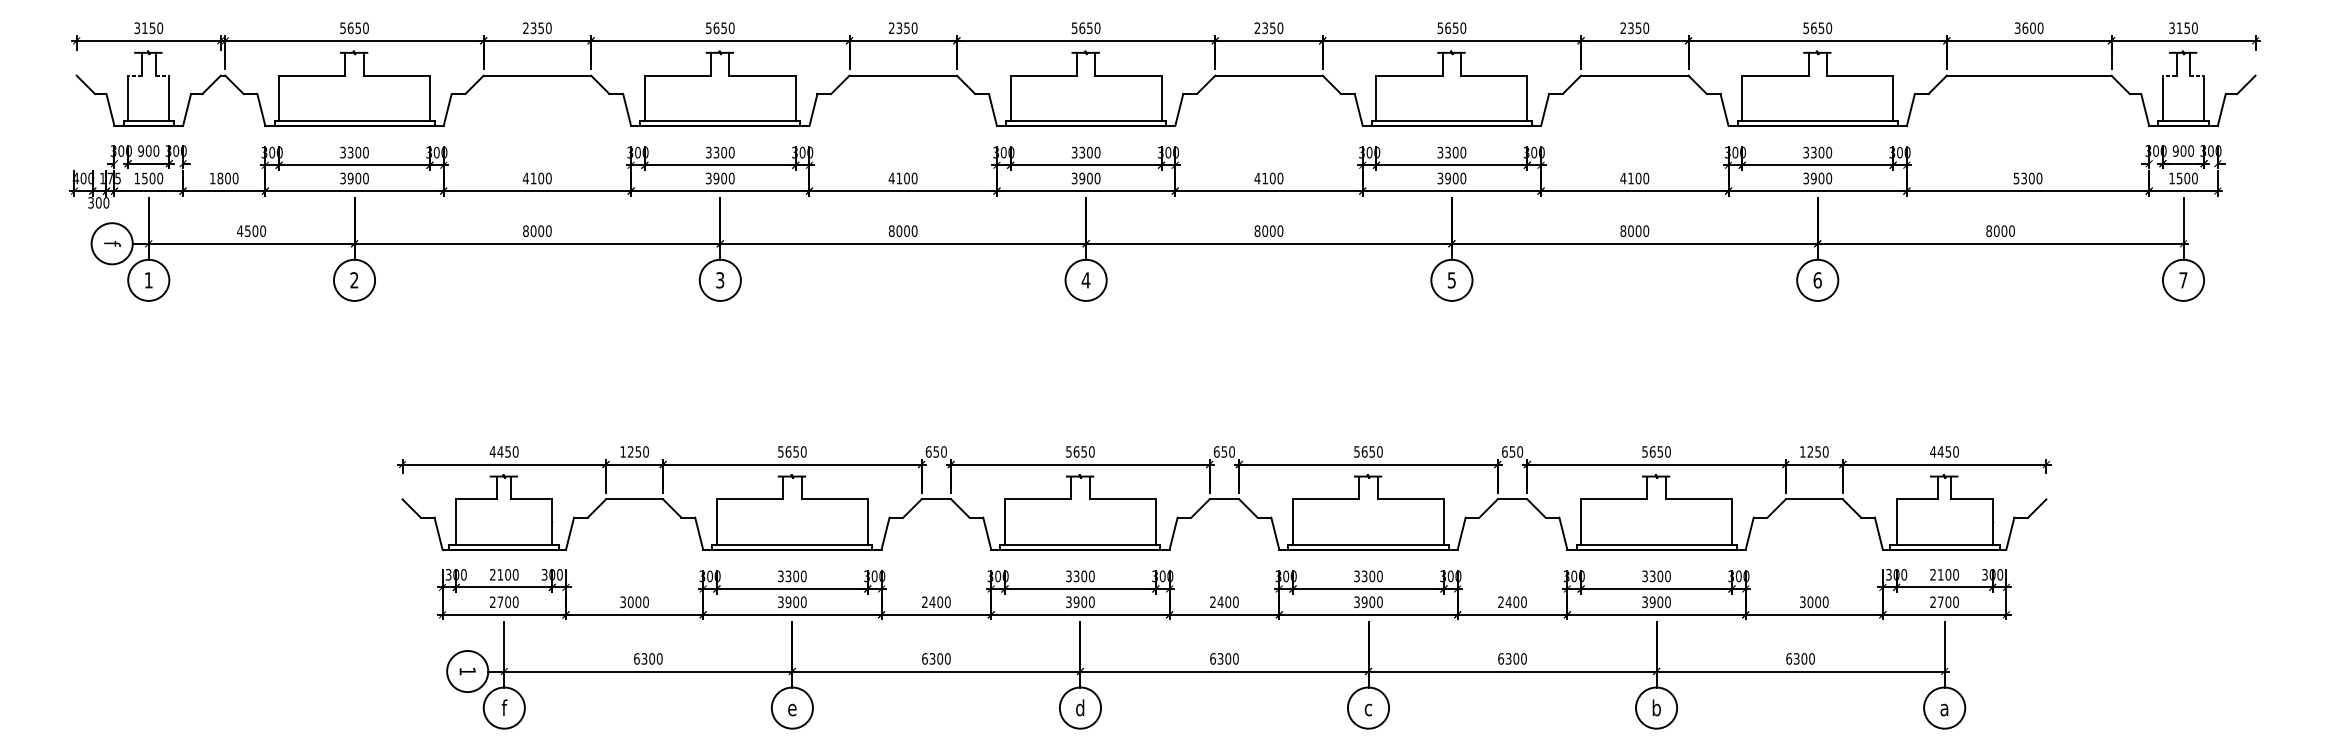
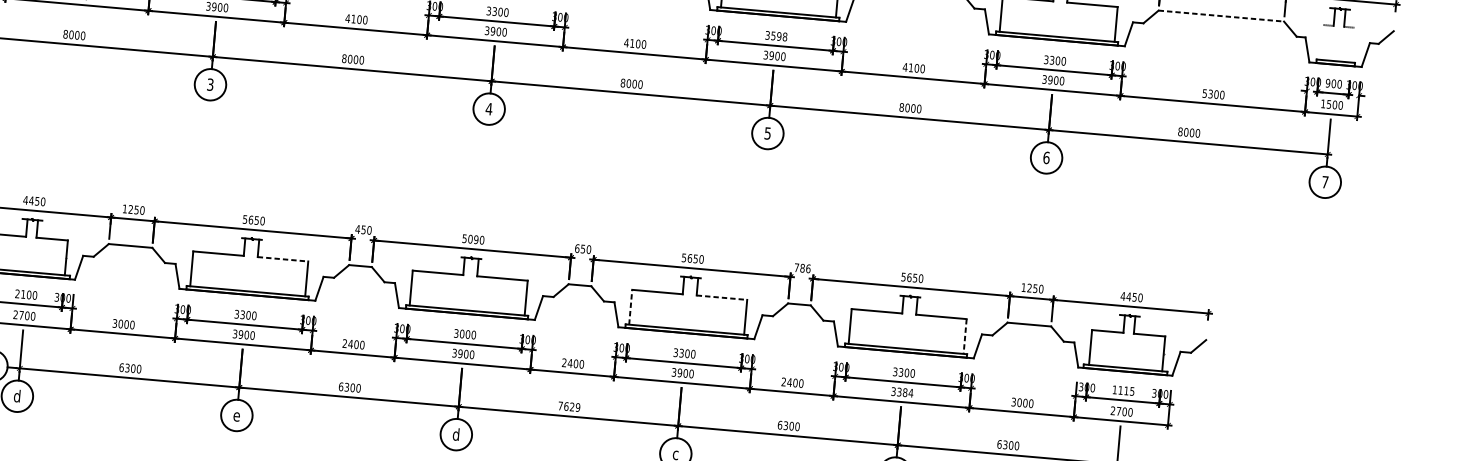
line: (2029, 75) -> (1221, 15), solid -> dashed
line: (2162, 98) -> (1321, 42), removed
line: (2204, 98) -> (1353, 45), removed
text: (1455, 152) -> (779, 36), 3300 -> 3598
text: (928, 451) -> (357, 229), 650 -> 450
text: (1080, 451) -> (473, 239), 5650 -> 5090
text: (1512, 451) -> (802, 267), 650 -> 786
line: (835, 499) -> (283, 259), solid -> dashed
line: (1411, 499) -> (722, 297), solid -> dashed
line: (1293, 522) -> (631, 307), solid -> dashed
line: (1732, 522) -> (965, 336), solid -> dashed
text: (1944, 574) -> (1123, 390), 2100 -> 1115
text: (1076, 576) -> (462, 334), 3300 -> 3000
text: (1660, 602) -> (905, 392), 3900 -> 3384
text: (1224, 658) -> (569, 406), 6300 -> 7629
text: (504, 707) -> (17, 395), f -> d

